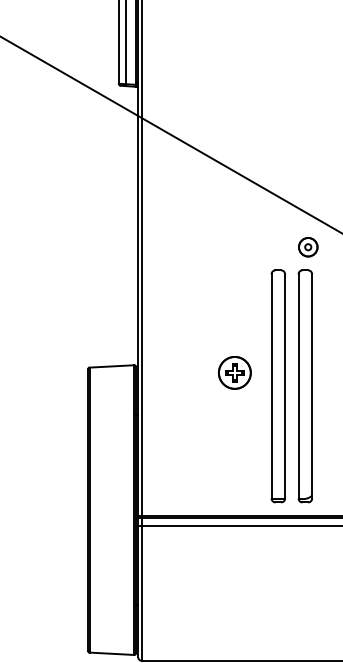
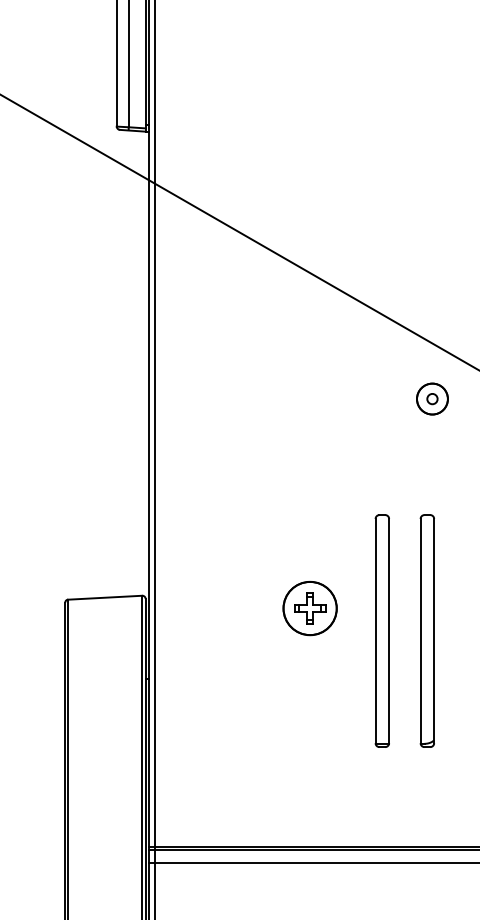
part: (277, 386) -> (381, 631), size x0.6
part: (304, 386) -> (426, 631), size x0.6

